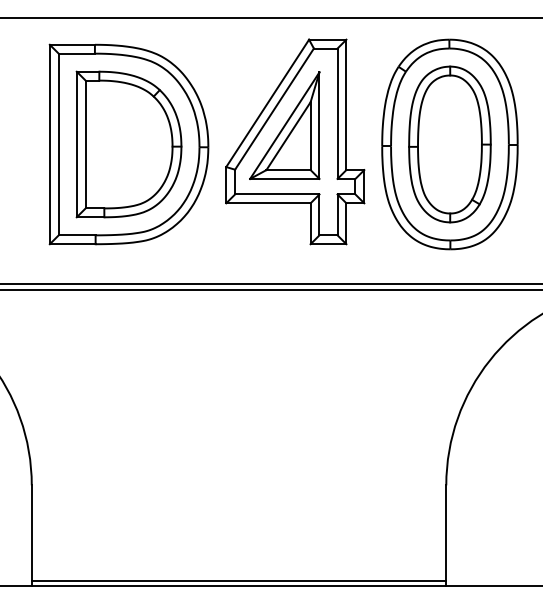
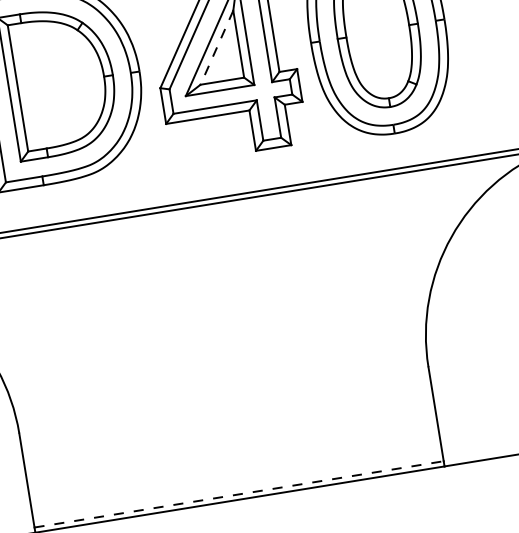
line: (288, 136) -> (216, 48), solid -> dashed
line: (239, 580) -> (239, 494), solid -> dashed

